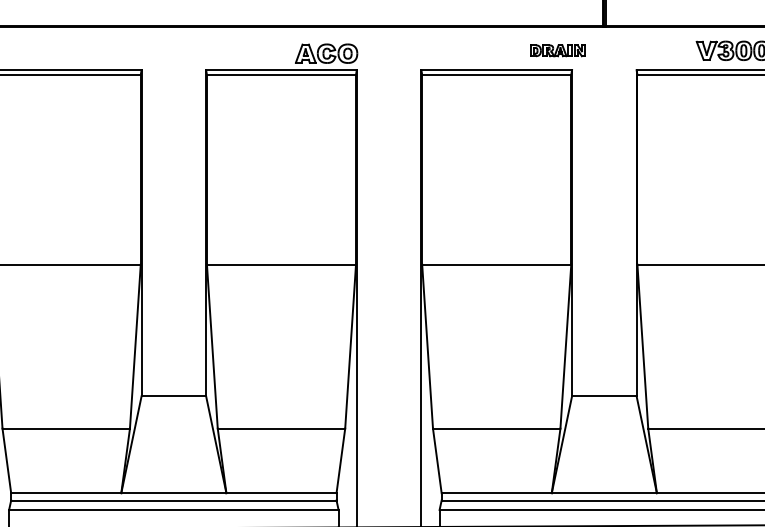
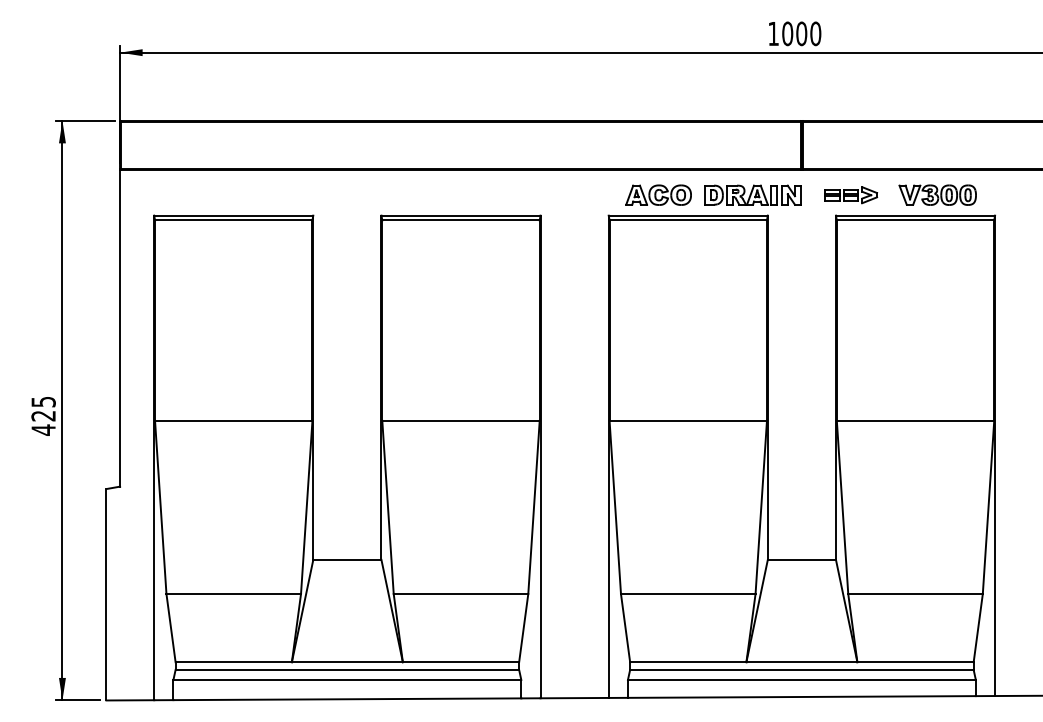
part: (557, 50) -> (752, 194), size x1.67
part: (651, 51) -> (851, 195), added
part: (326, 53) -> (658, 194), moved

